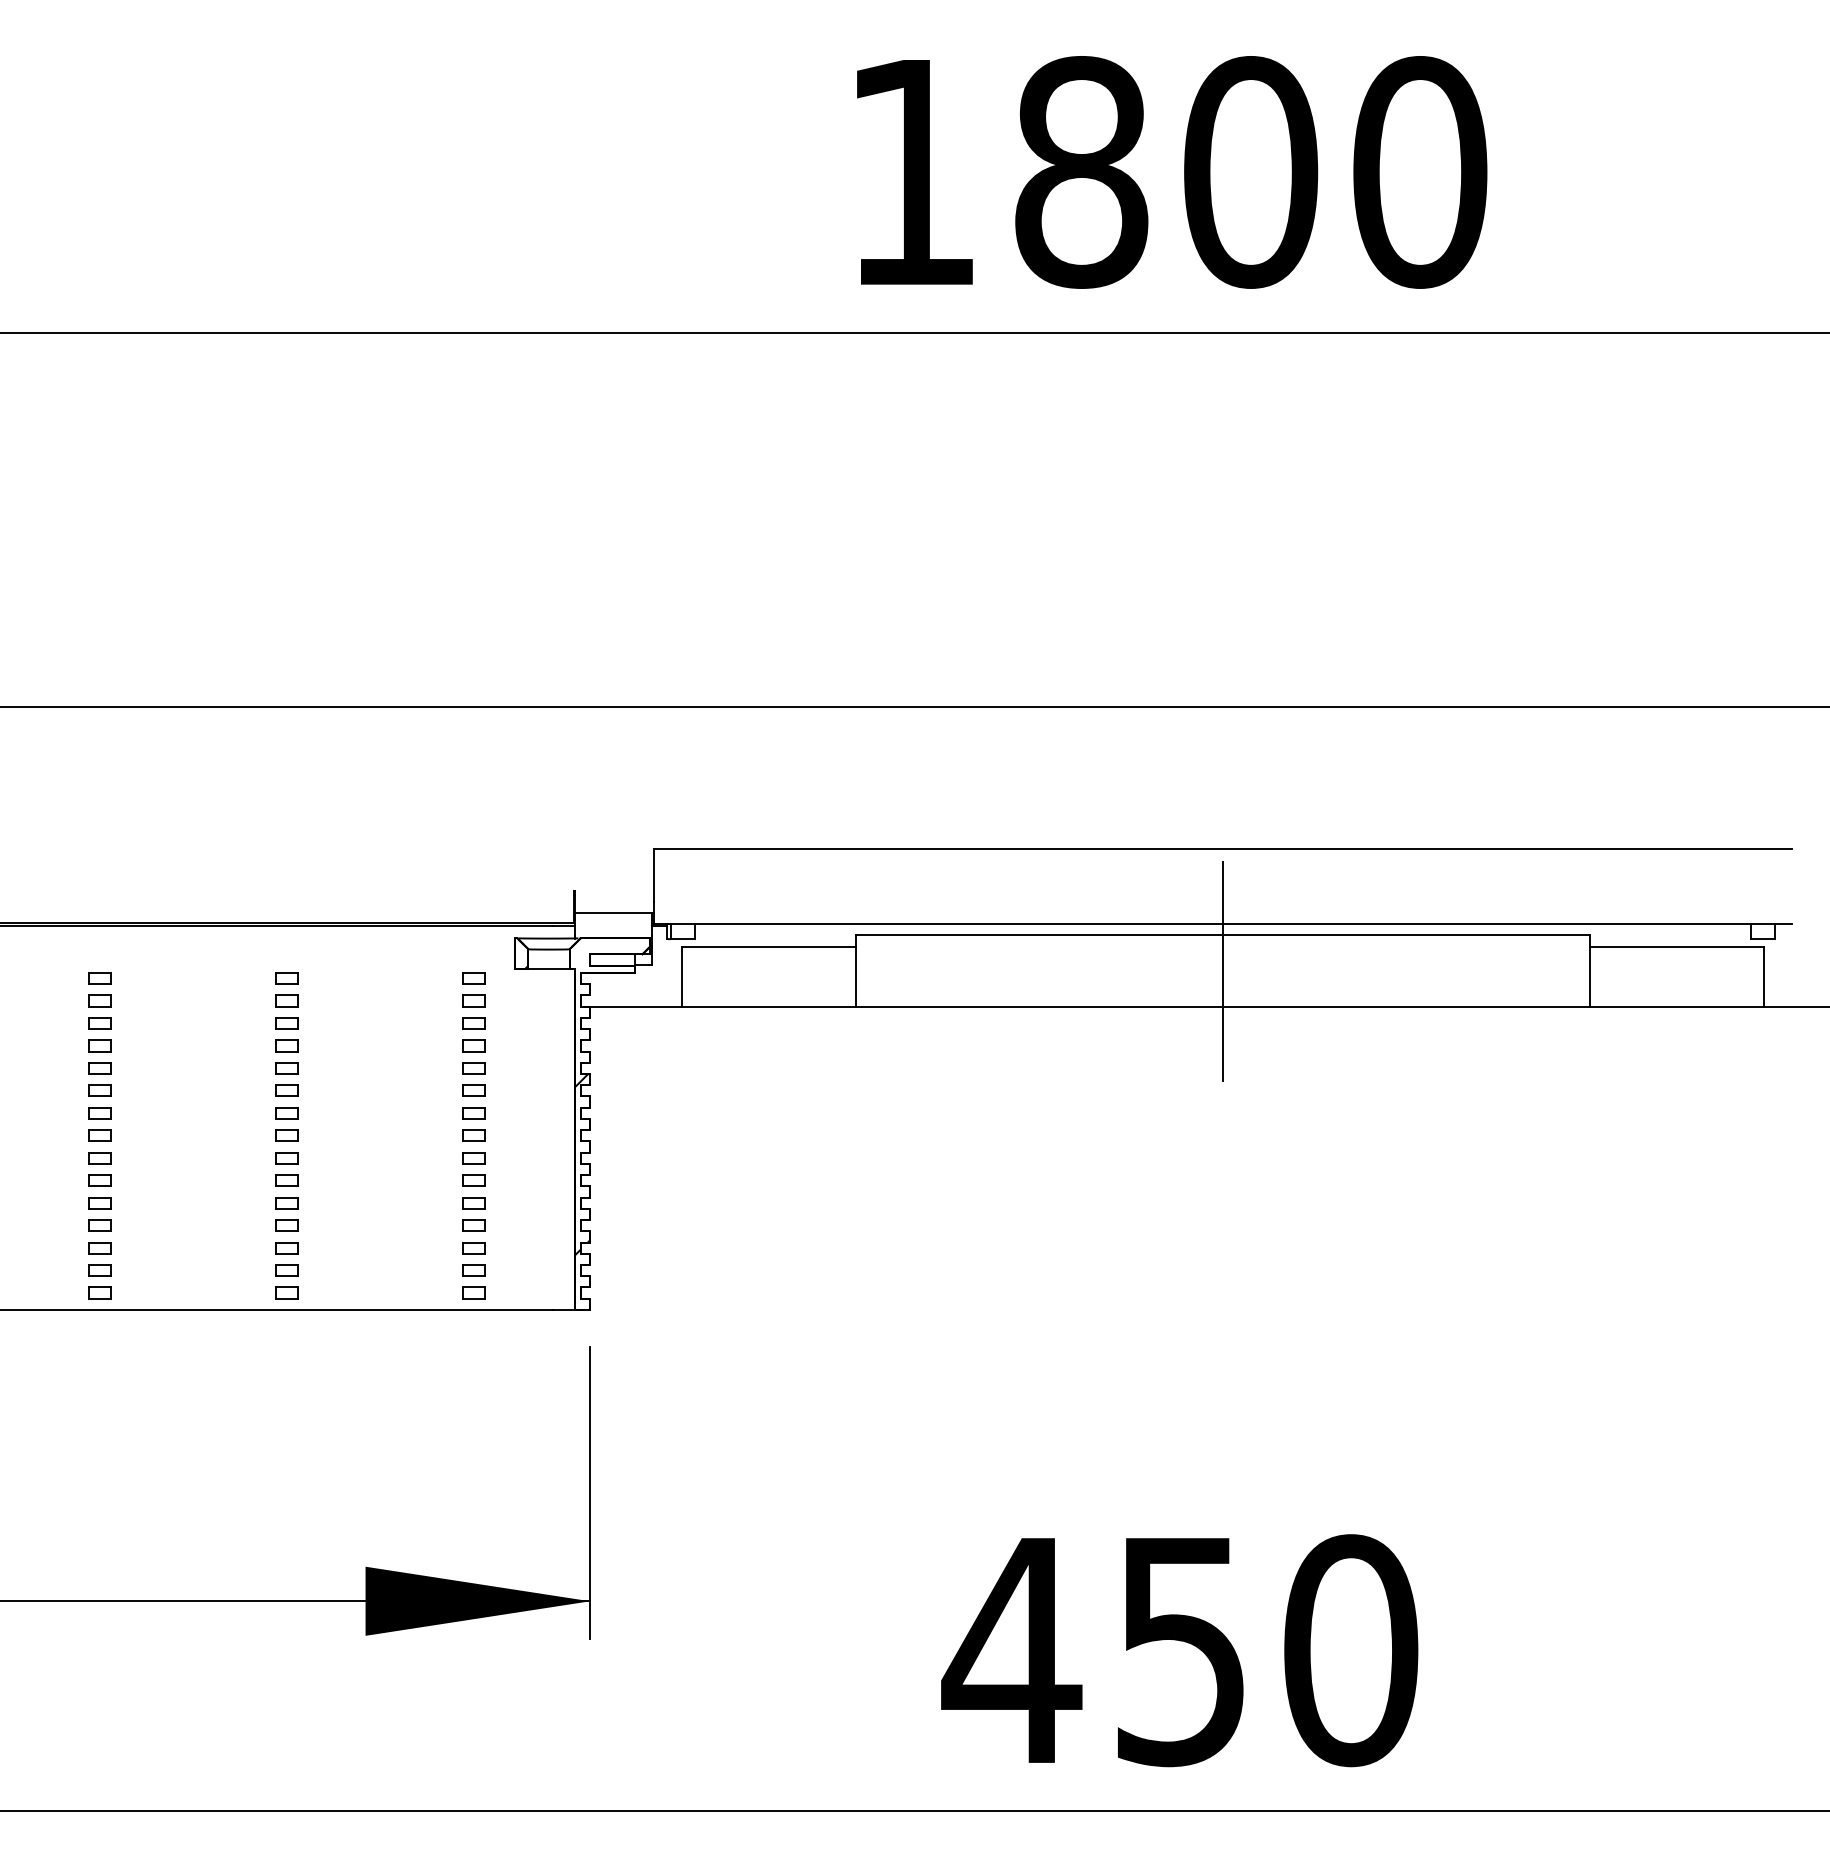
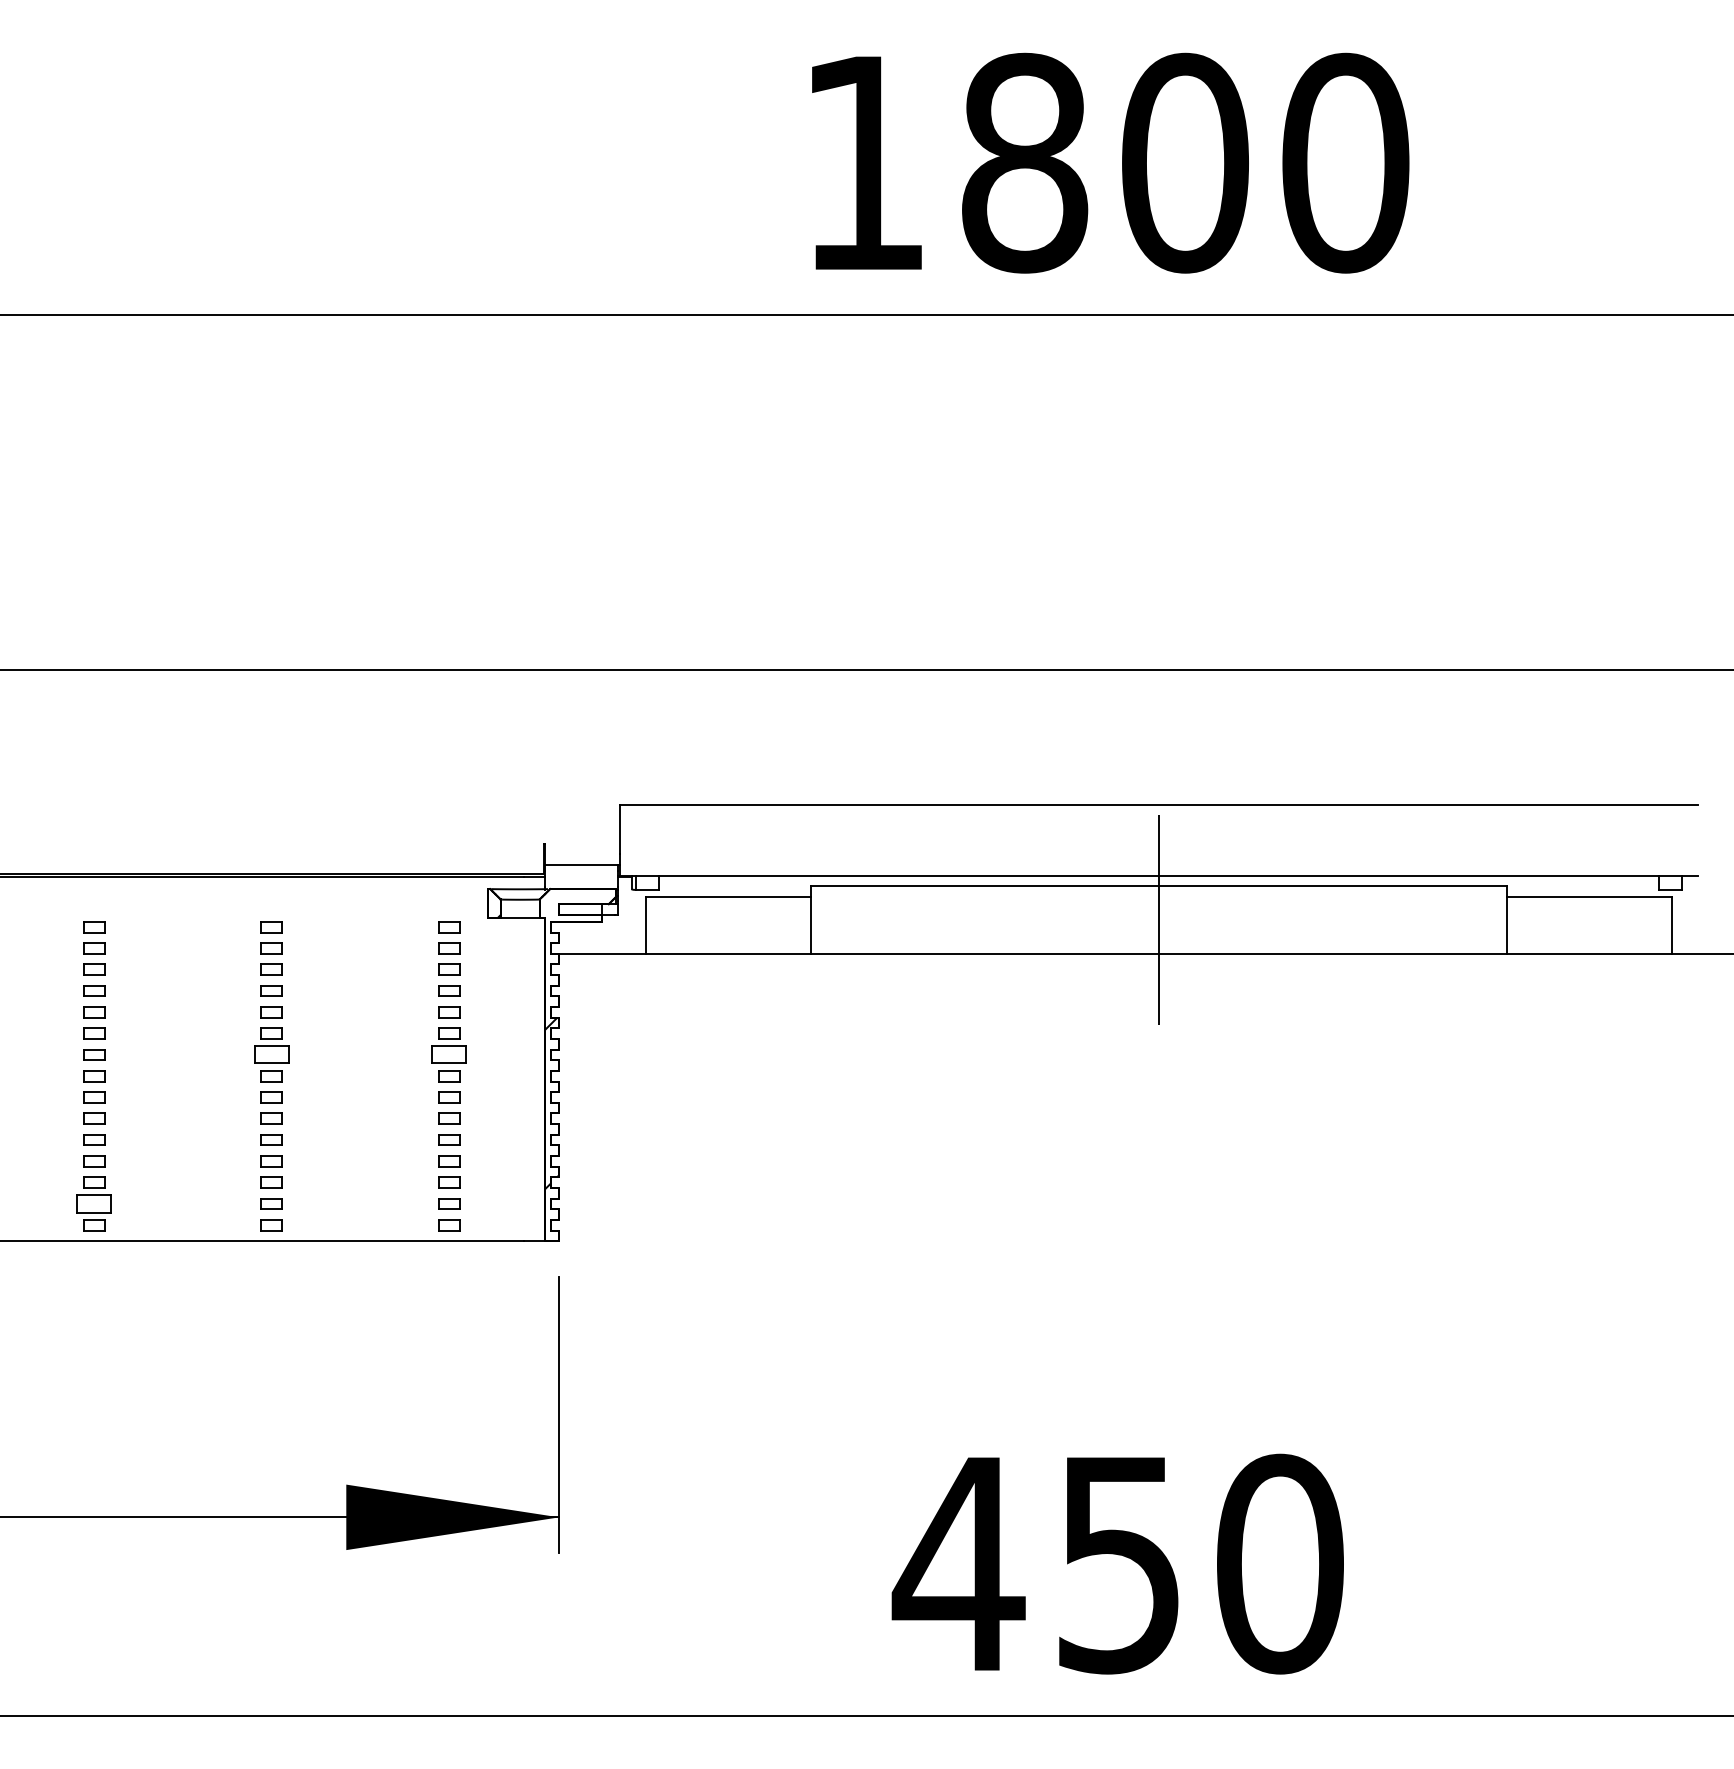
part: (286, 1113) -> (271, 1055), size x1.6
part: (473, 1113) -> (448, 1055), size x1.6
part: (99, 1270) -> (94, 1203), size x1.6

